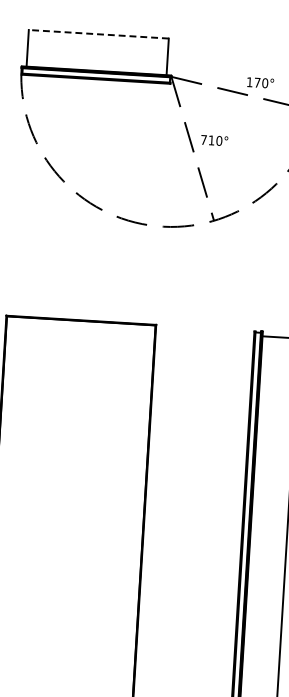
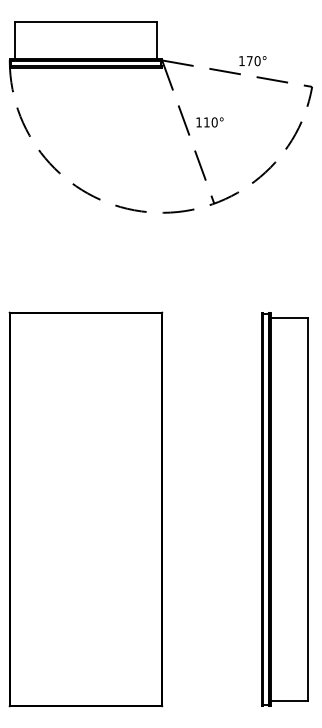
line: (98, 33) -> (85, 21), dashed -> solid
text: (203, 140) -> (198, 122), 710° -> 110°

